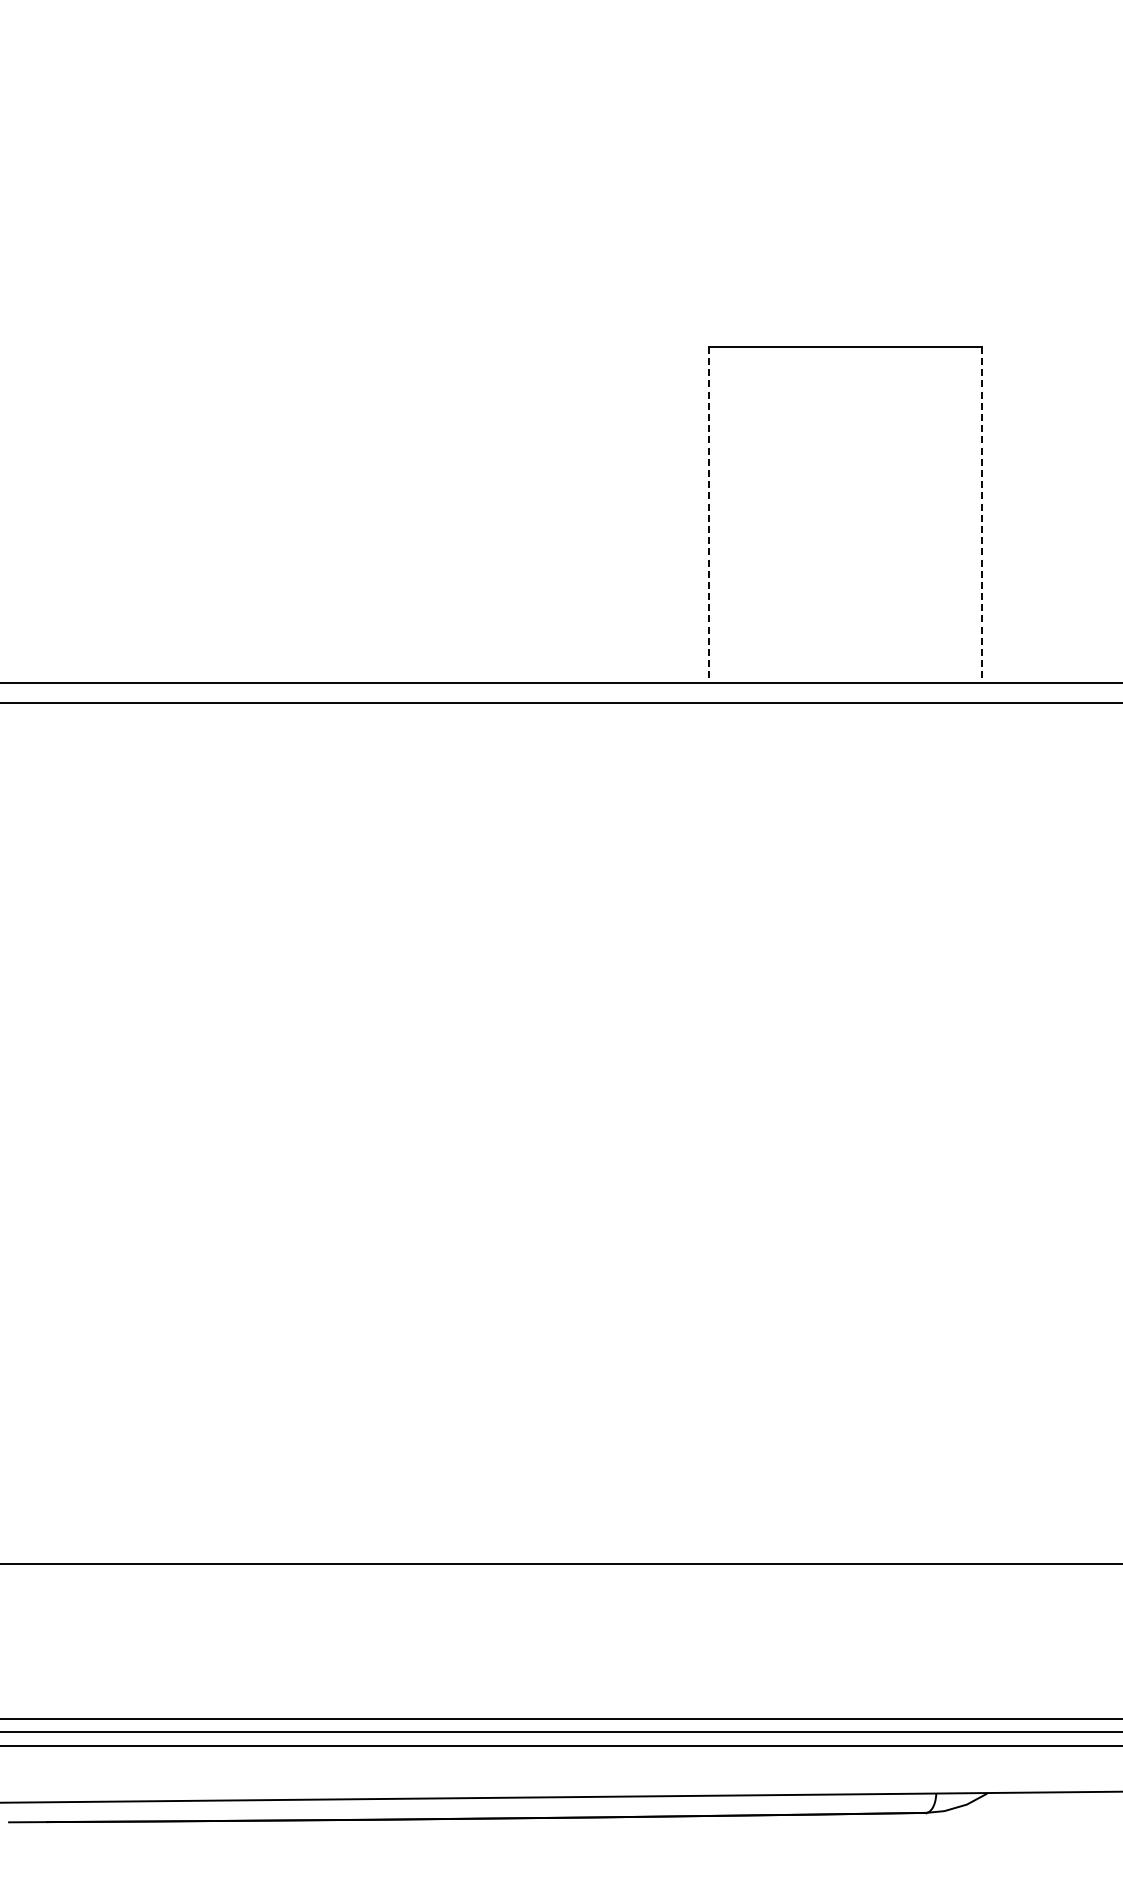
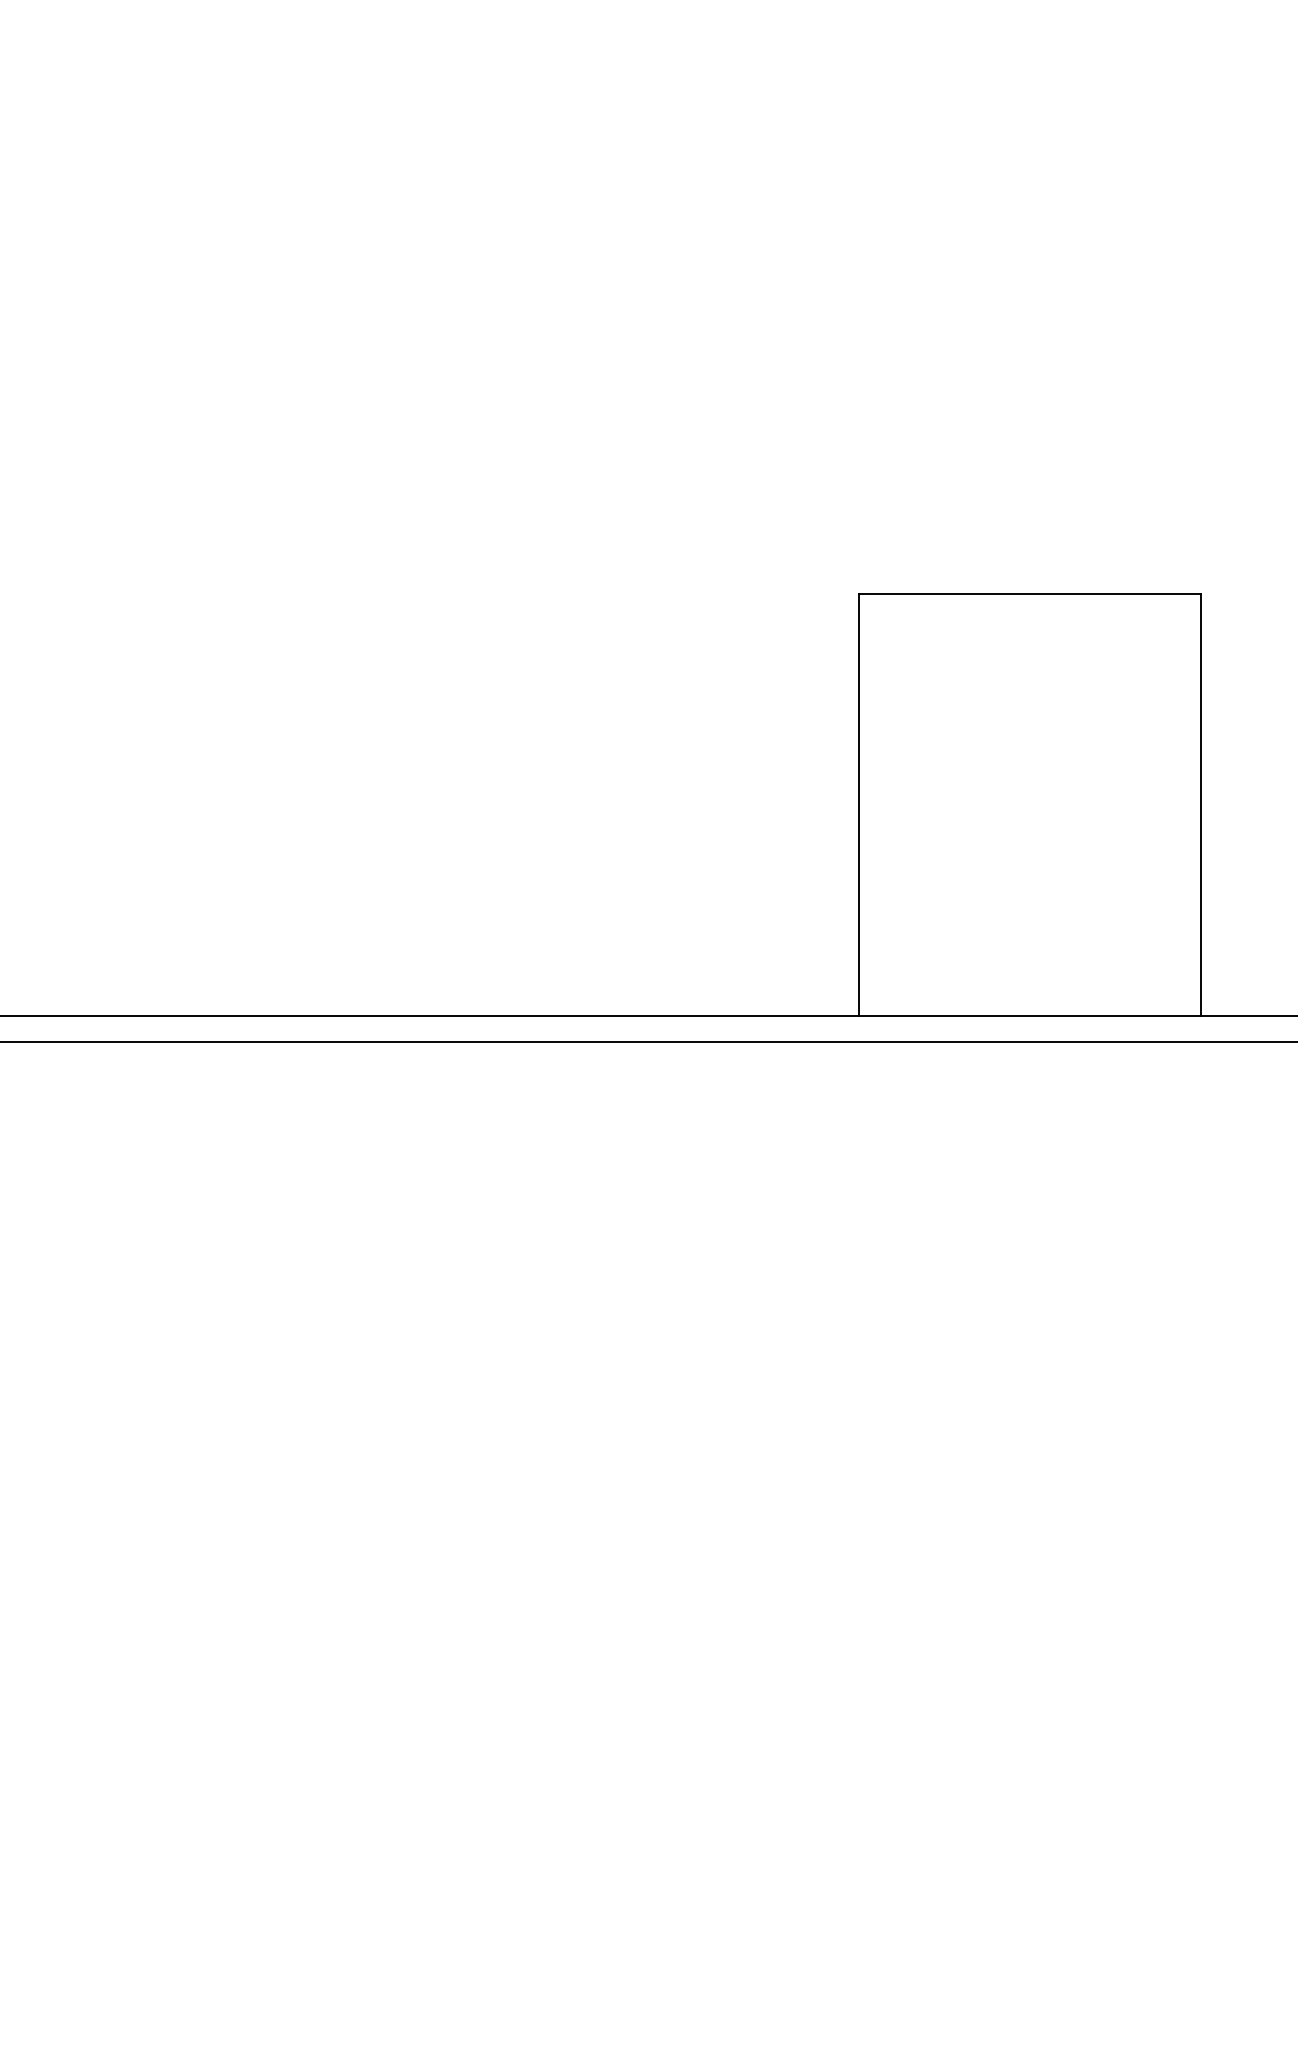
line: (709, 514) -> (859, 805), dashed -> solid
line: (982, 514) -> (1201, 805), dashed -> solid

